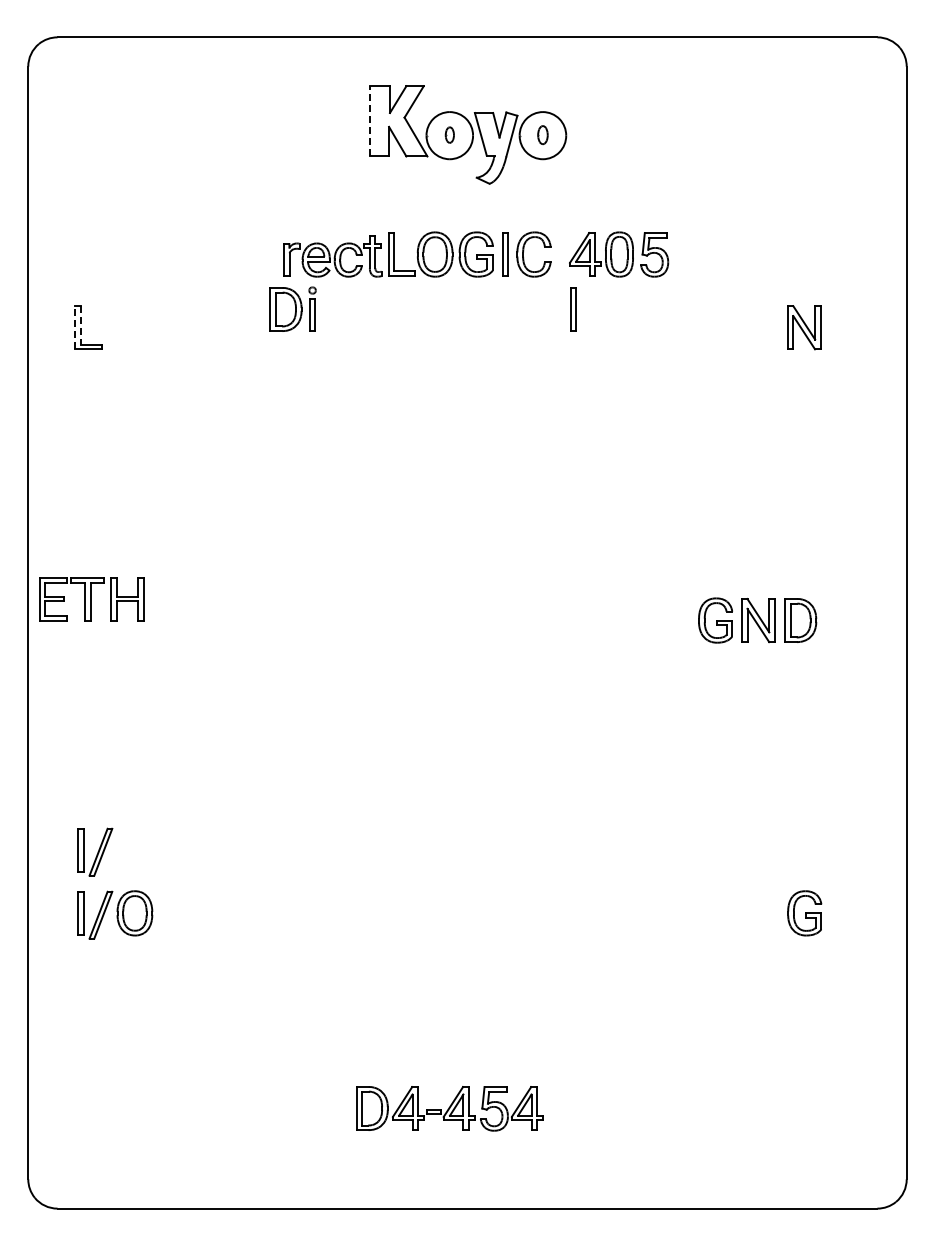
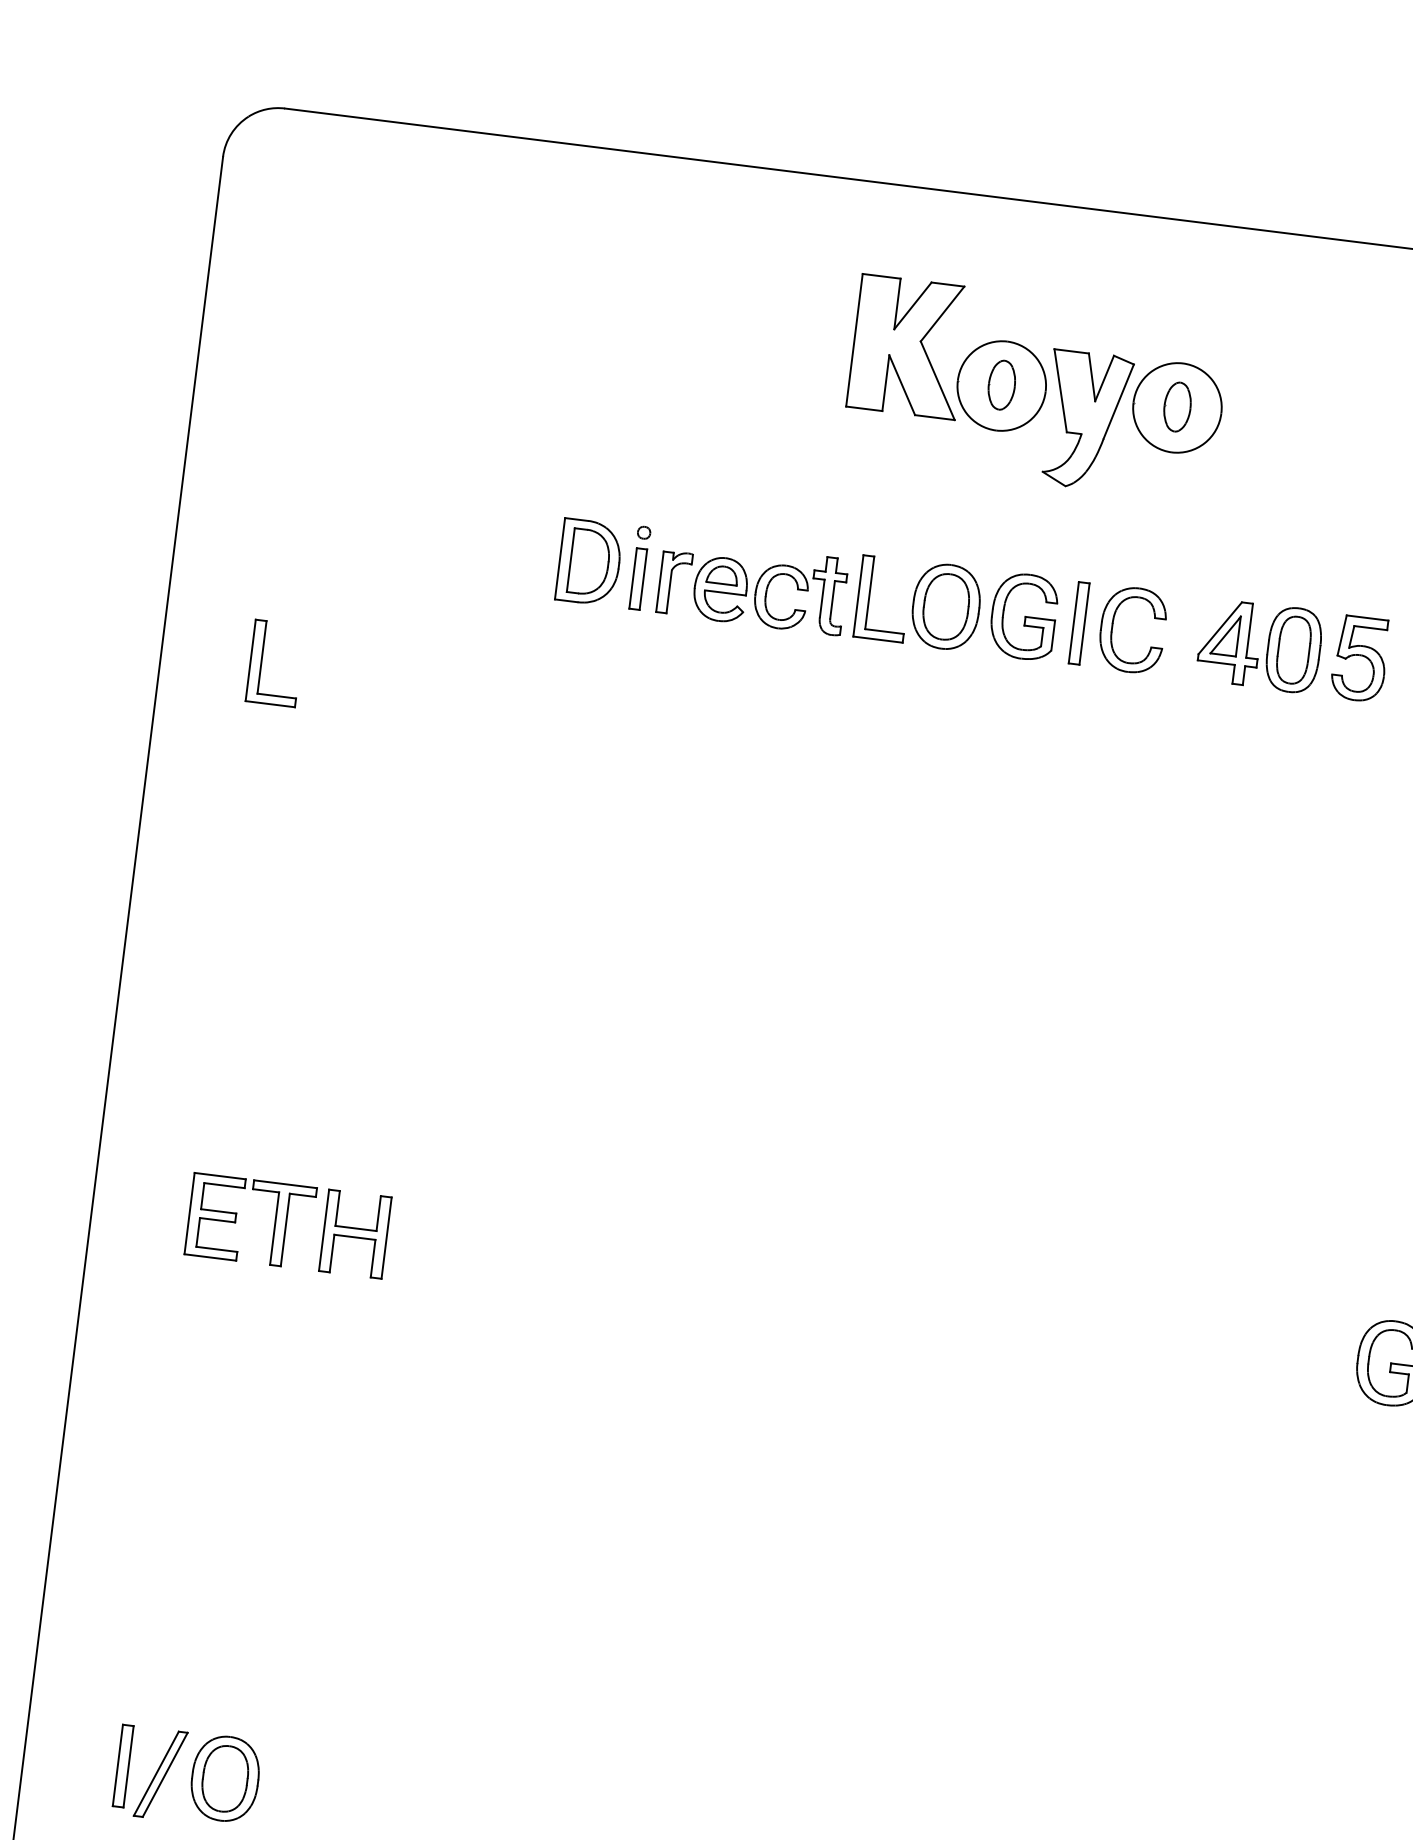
line: (369, 120) -> (853, 338), dashed -> solid
part: (449, 134) -> (1001, 383), size x1.67
part: (542, 134) -> (1176, 405), size x1.43
part: (292, 308) -> (602, 561), moved
part: (573, 309) -> (1194, 742), removed
line: (81, 325) -> (262, 657), dashed -> solid
line: (75, 327) -> (250, 659), dashed -> solid
part: (91, 599) -> (287, 1225), moved
part: (95, 851) -> (165, 1652), removed

